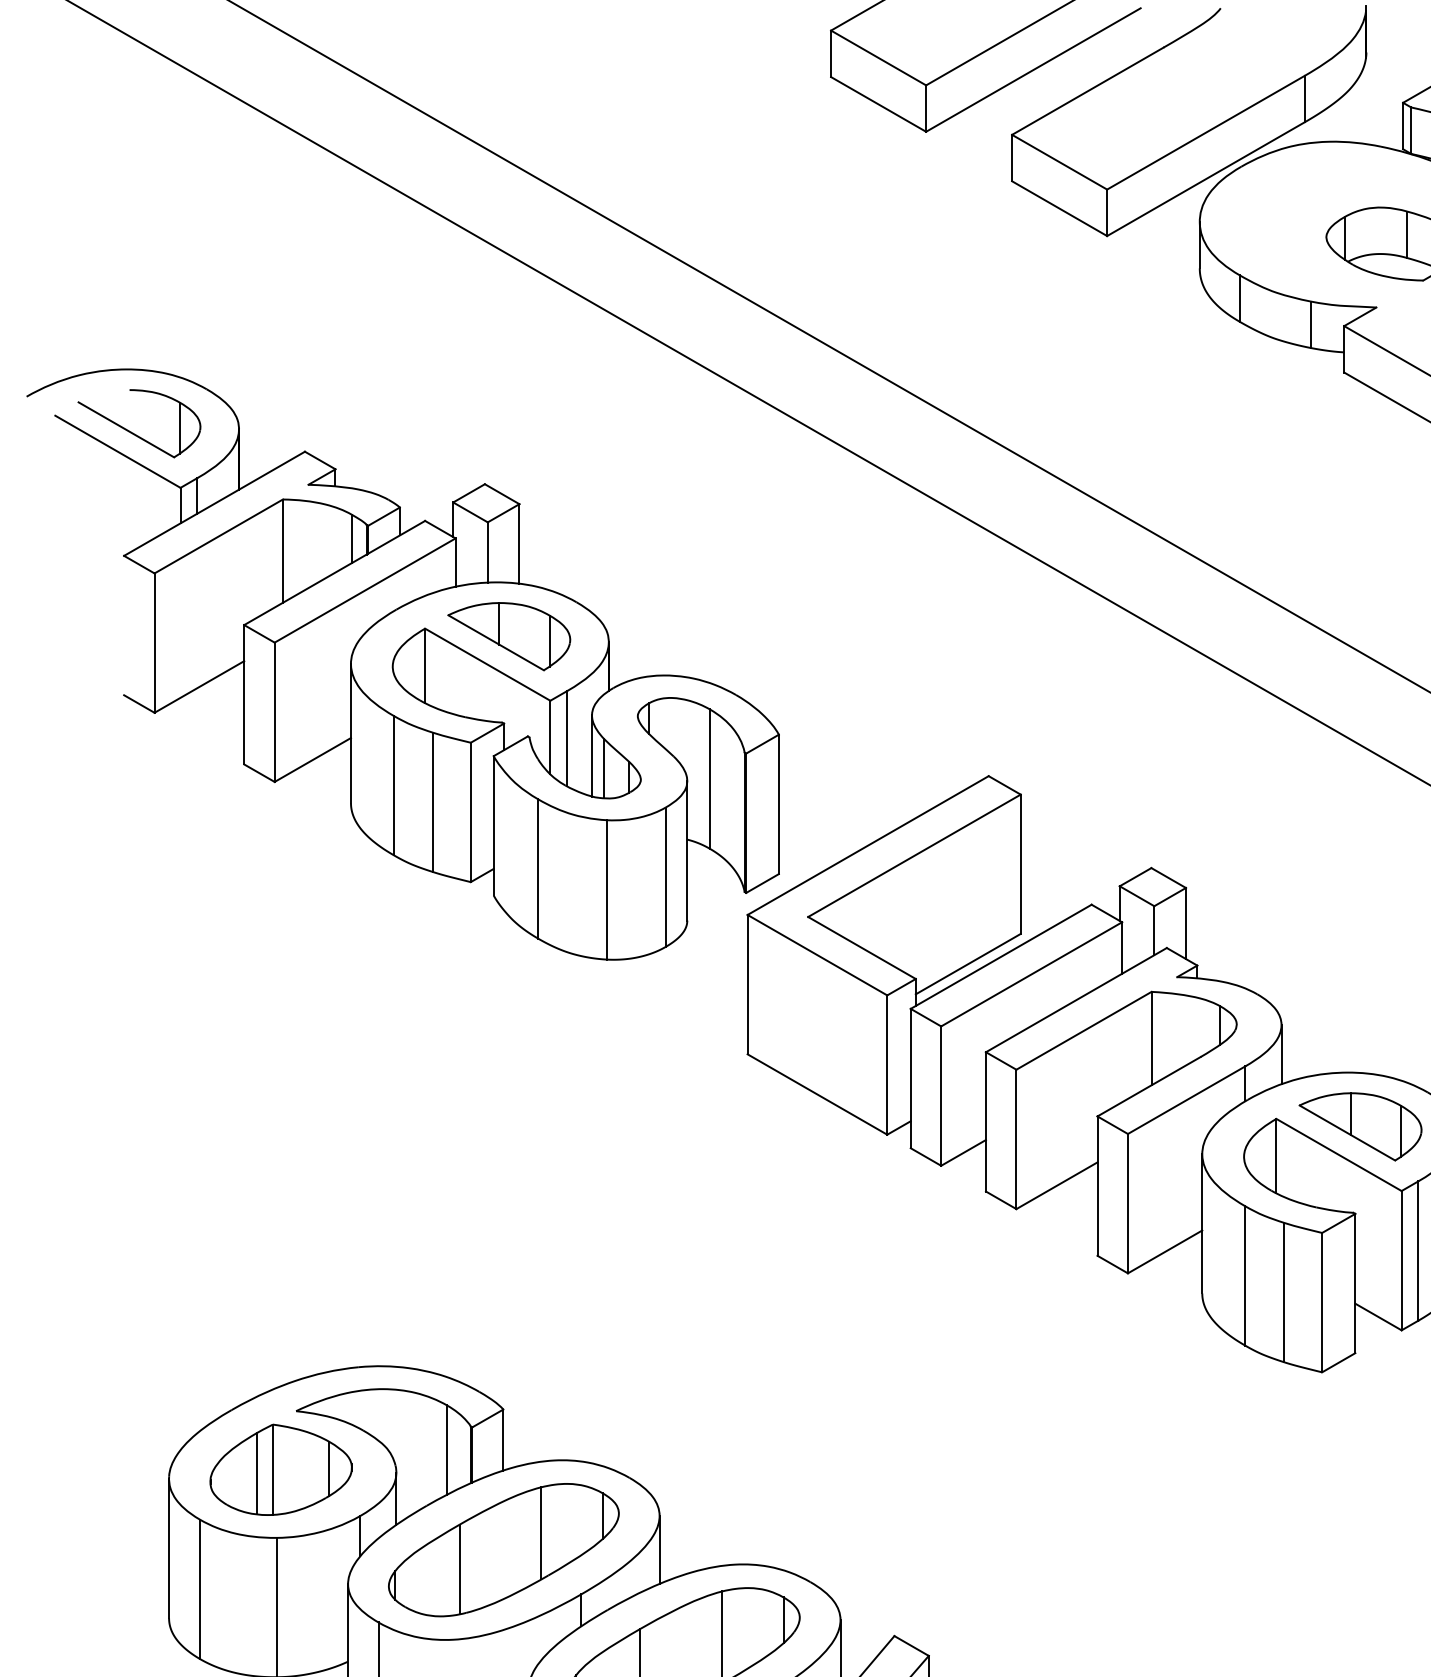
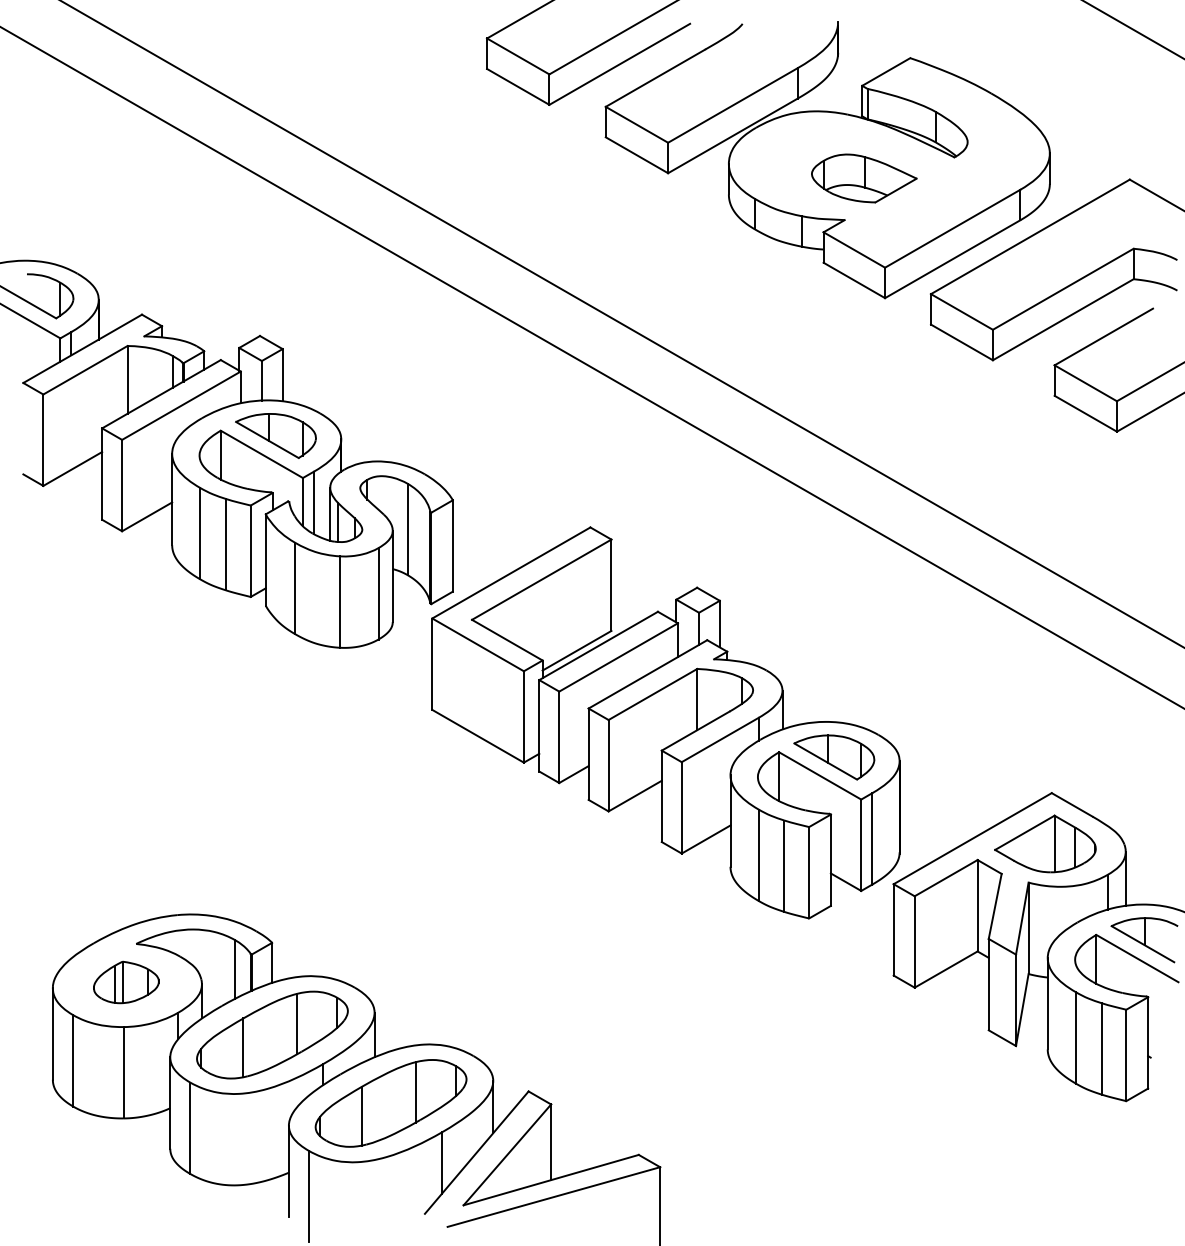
part: (281, 1469) -> (126, 982), size x0.7

